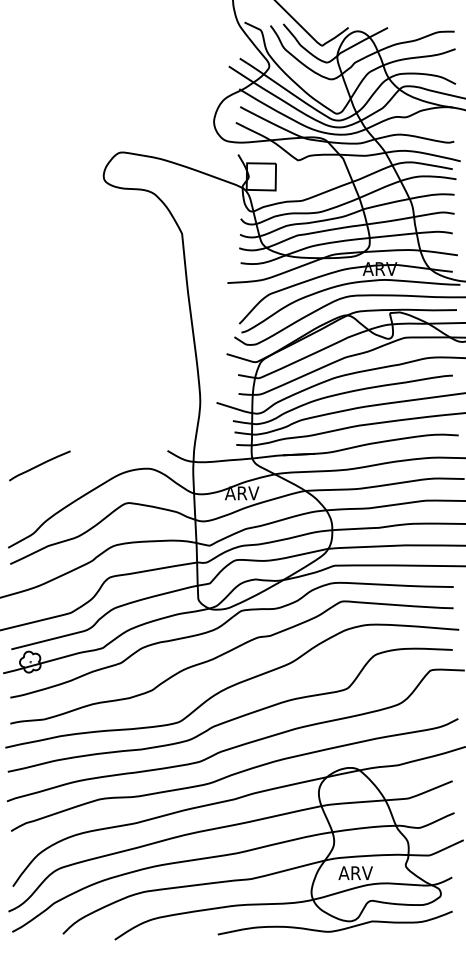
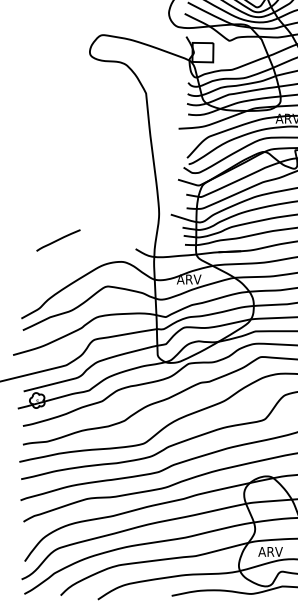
curve: (39, 465) -> (58, 240), moved

